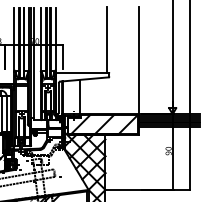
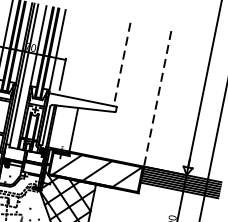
line: (106, 40) -> (121, 64), solid -> dashed
line: (139, 62) -> (157, 101), solid -> dashed

